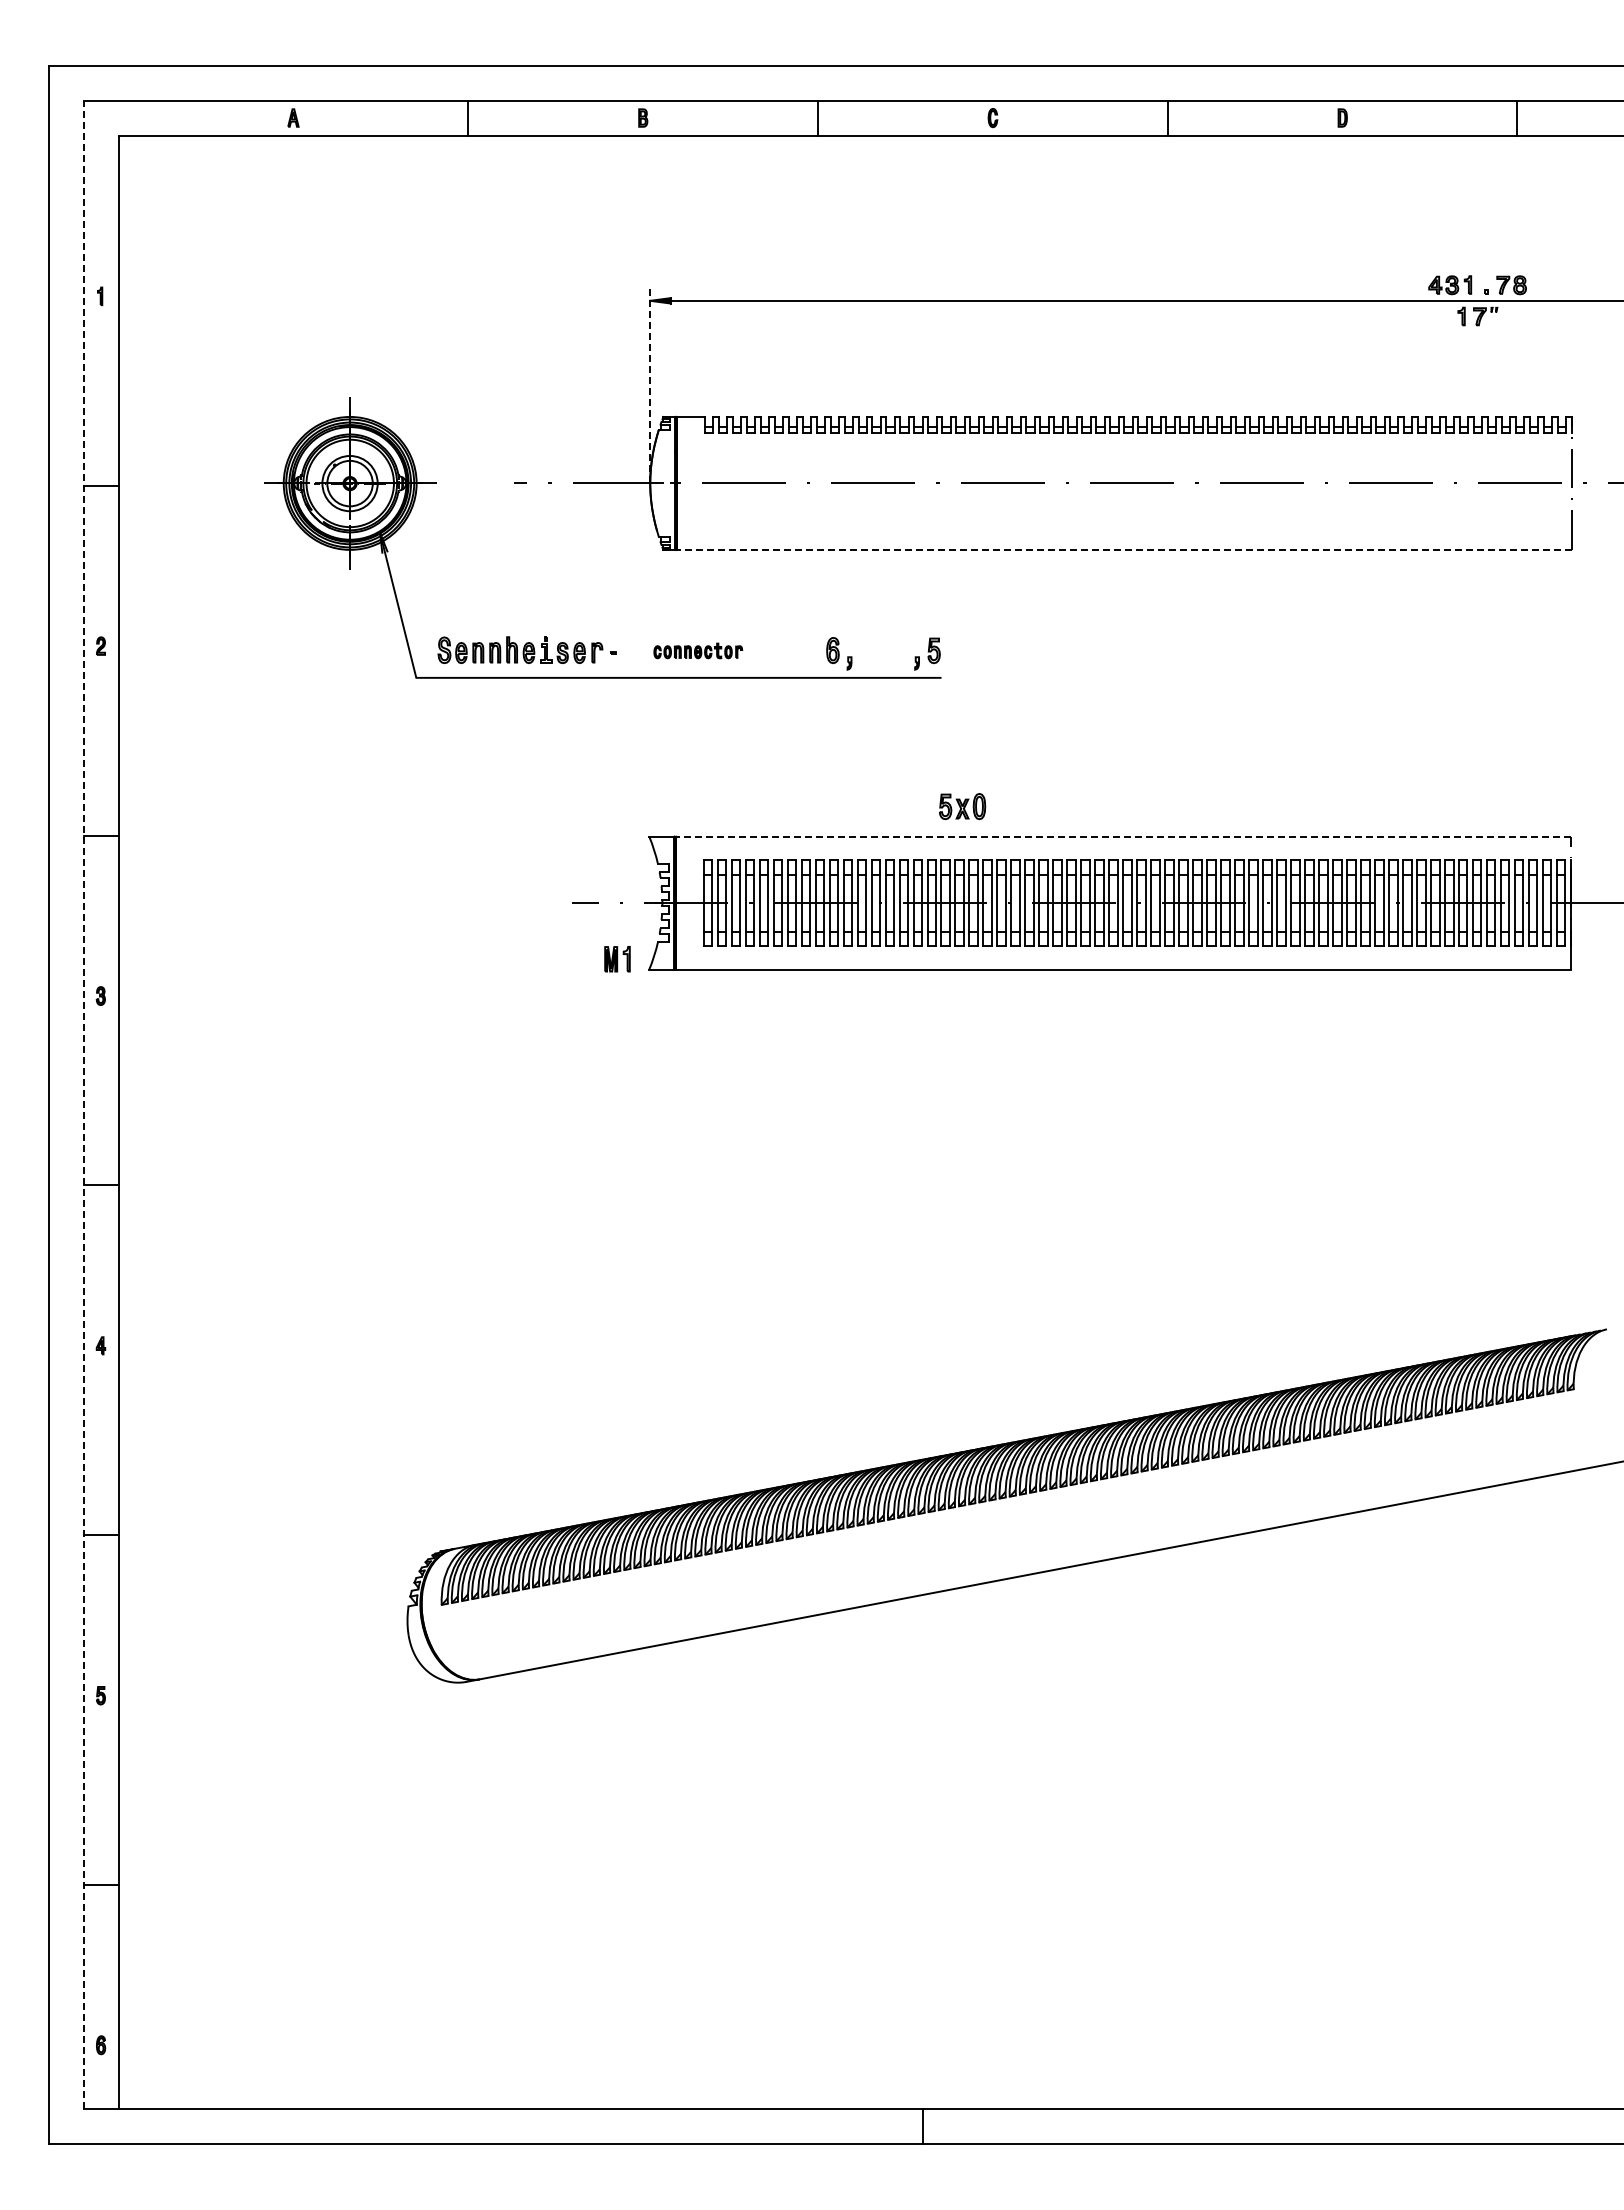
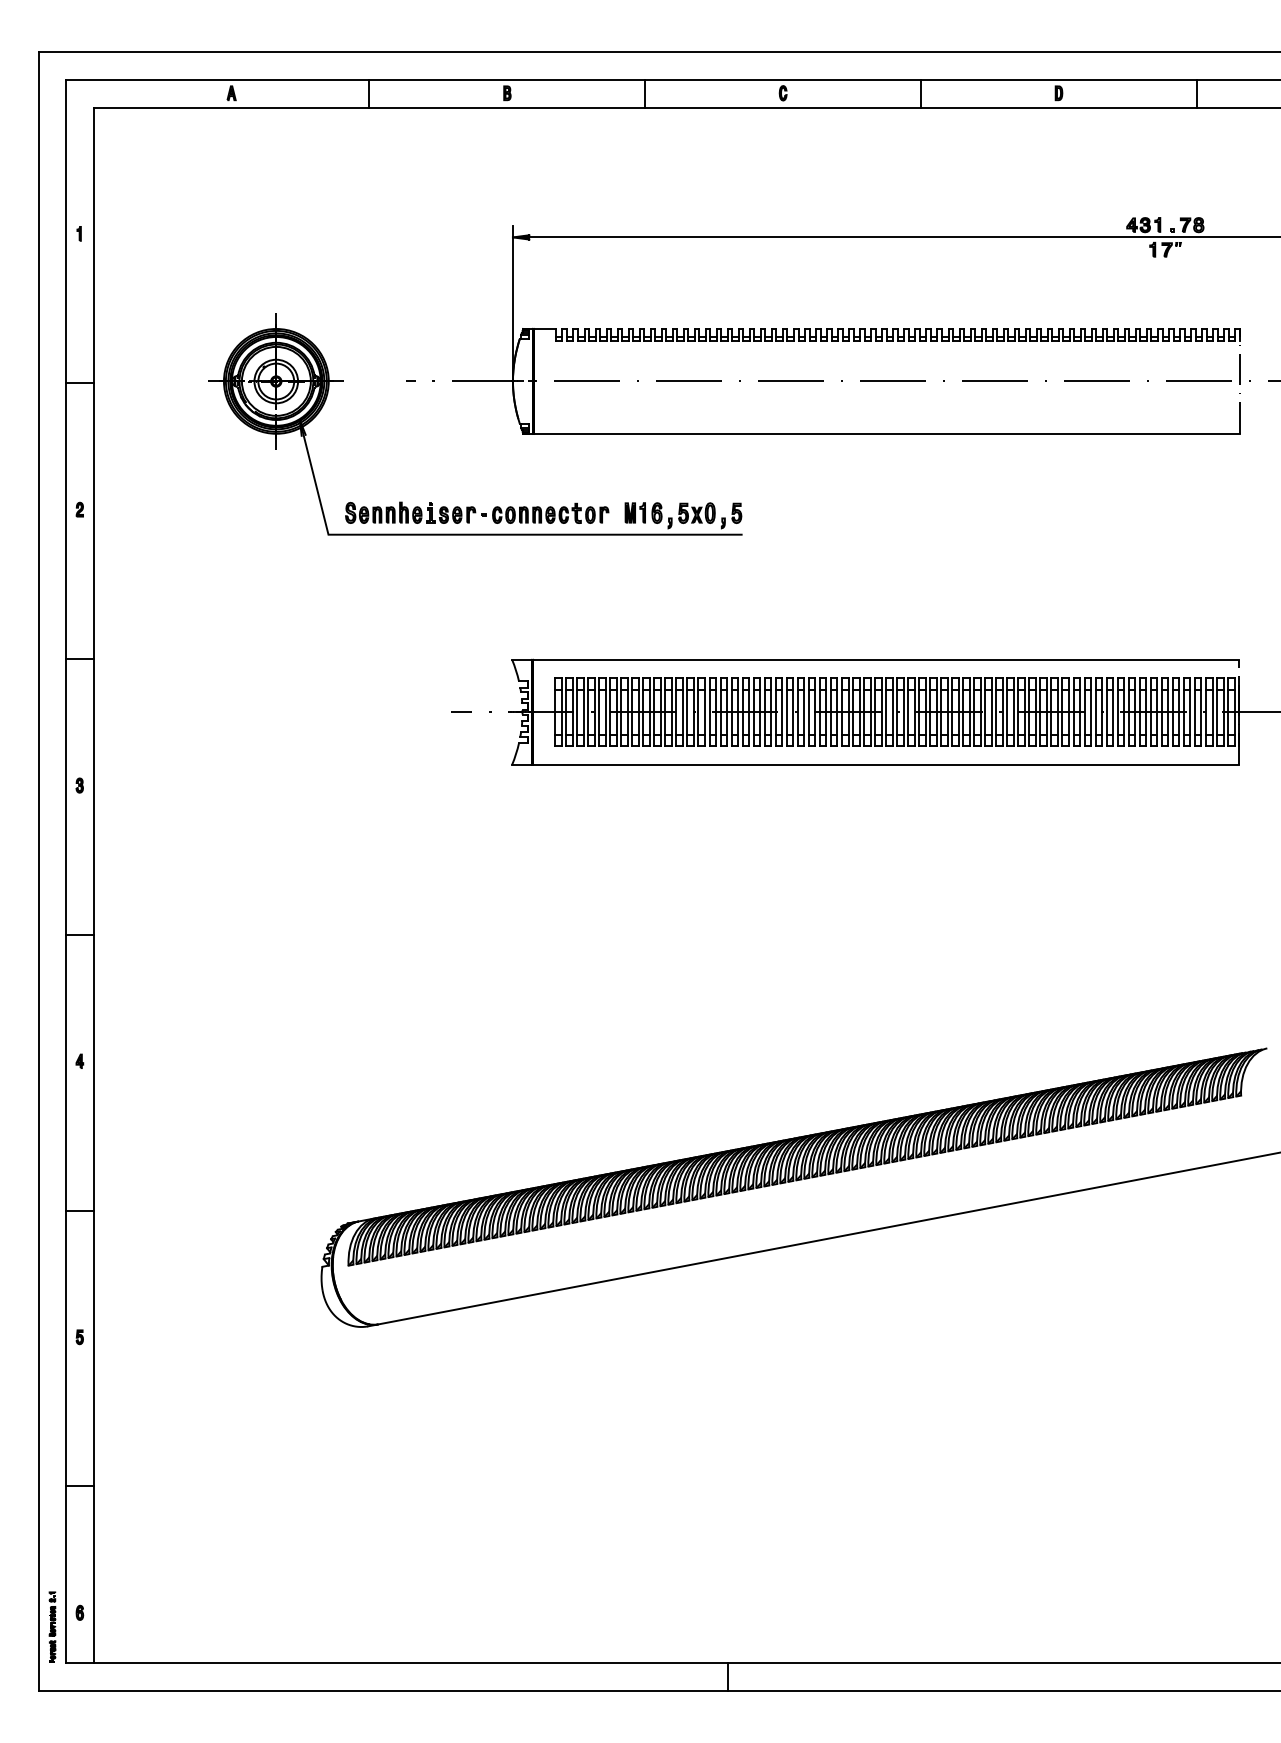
line: (650, 384) -> (513, 303), dashed -> solid
line: (1124, 549) -> (886, 433), dashed -> solid
part: (698, 650) -> (551, 513), size x1.67
part: (962, 806) -> (696, 513), moved
line: (1123, 836) -> (886, 659), dashed -> solid
part: (617, 959) -> (635, 513), moved
line: (83, 1105) -> (66, 871), dashed -> solid
part: (65, 2063) -> (51, 1627), added

